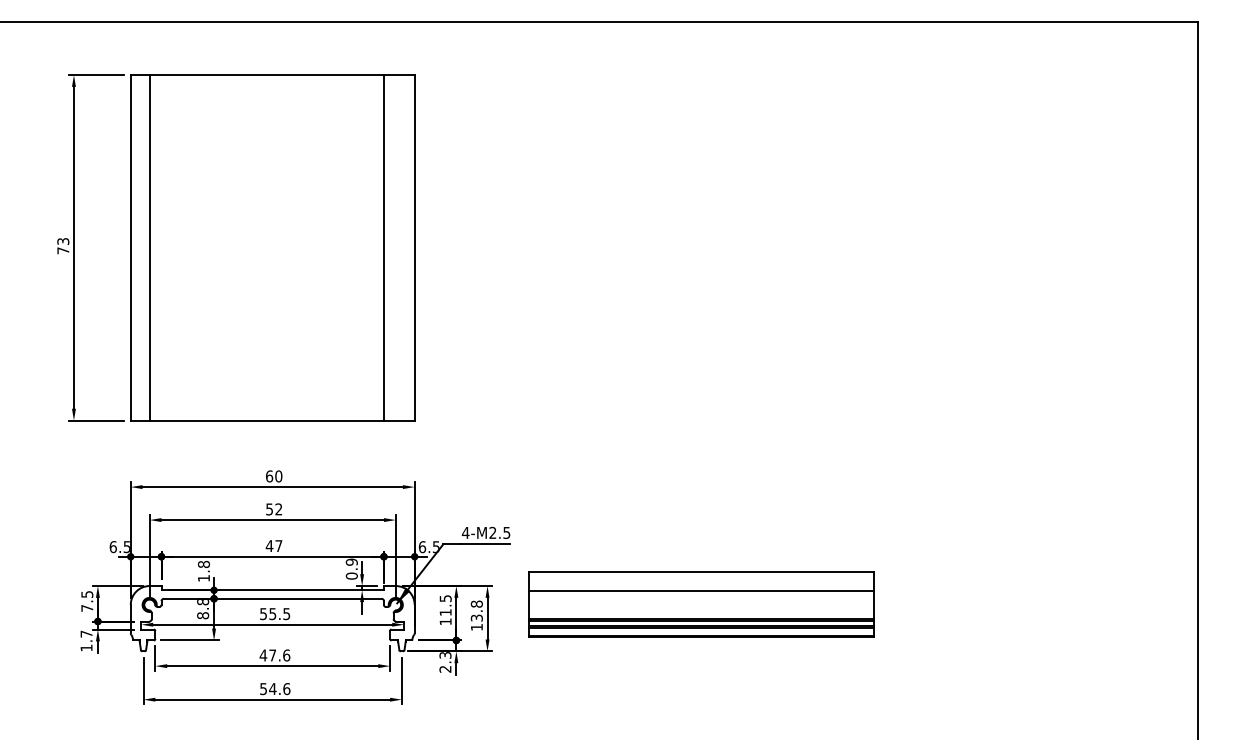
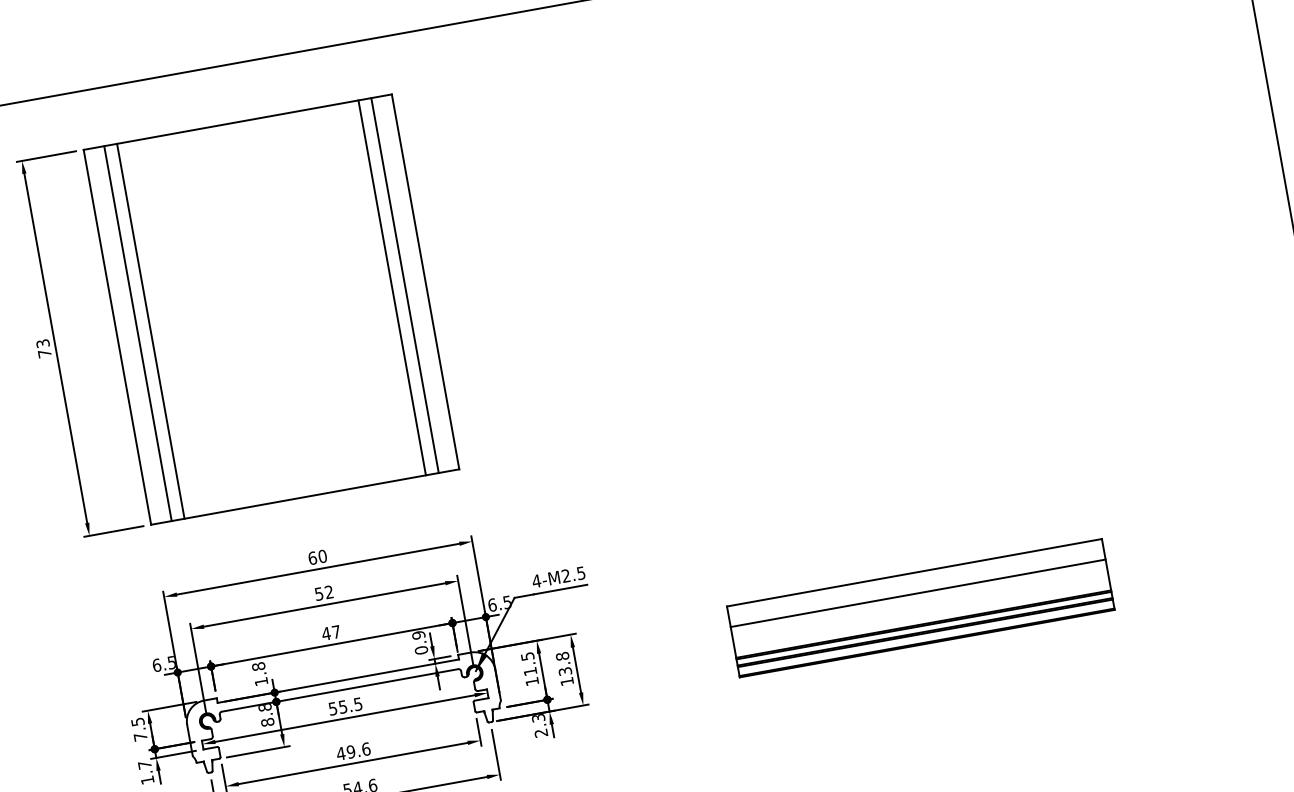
line: (161, 247) -> (150, 330), added
line: (395, 247) -> (404, 285), added
part: (701, 604) -> (920, 607), moved
text: (272, 655) -> (350, 752), 47.6 -> 49.6

